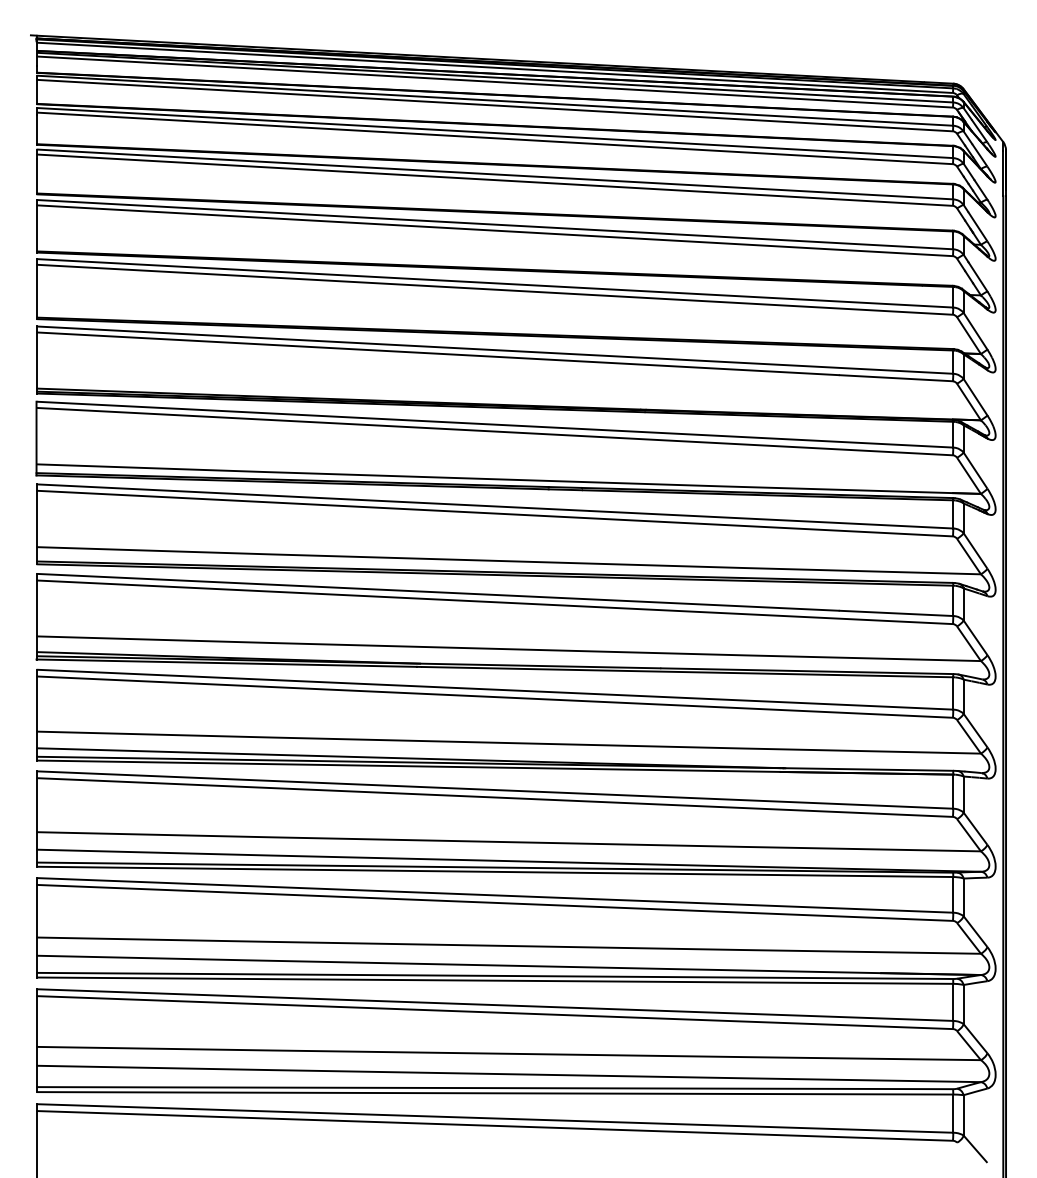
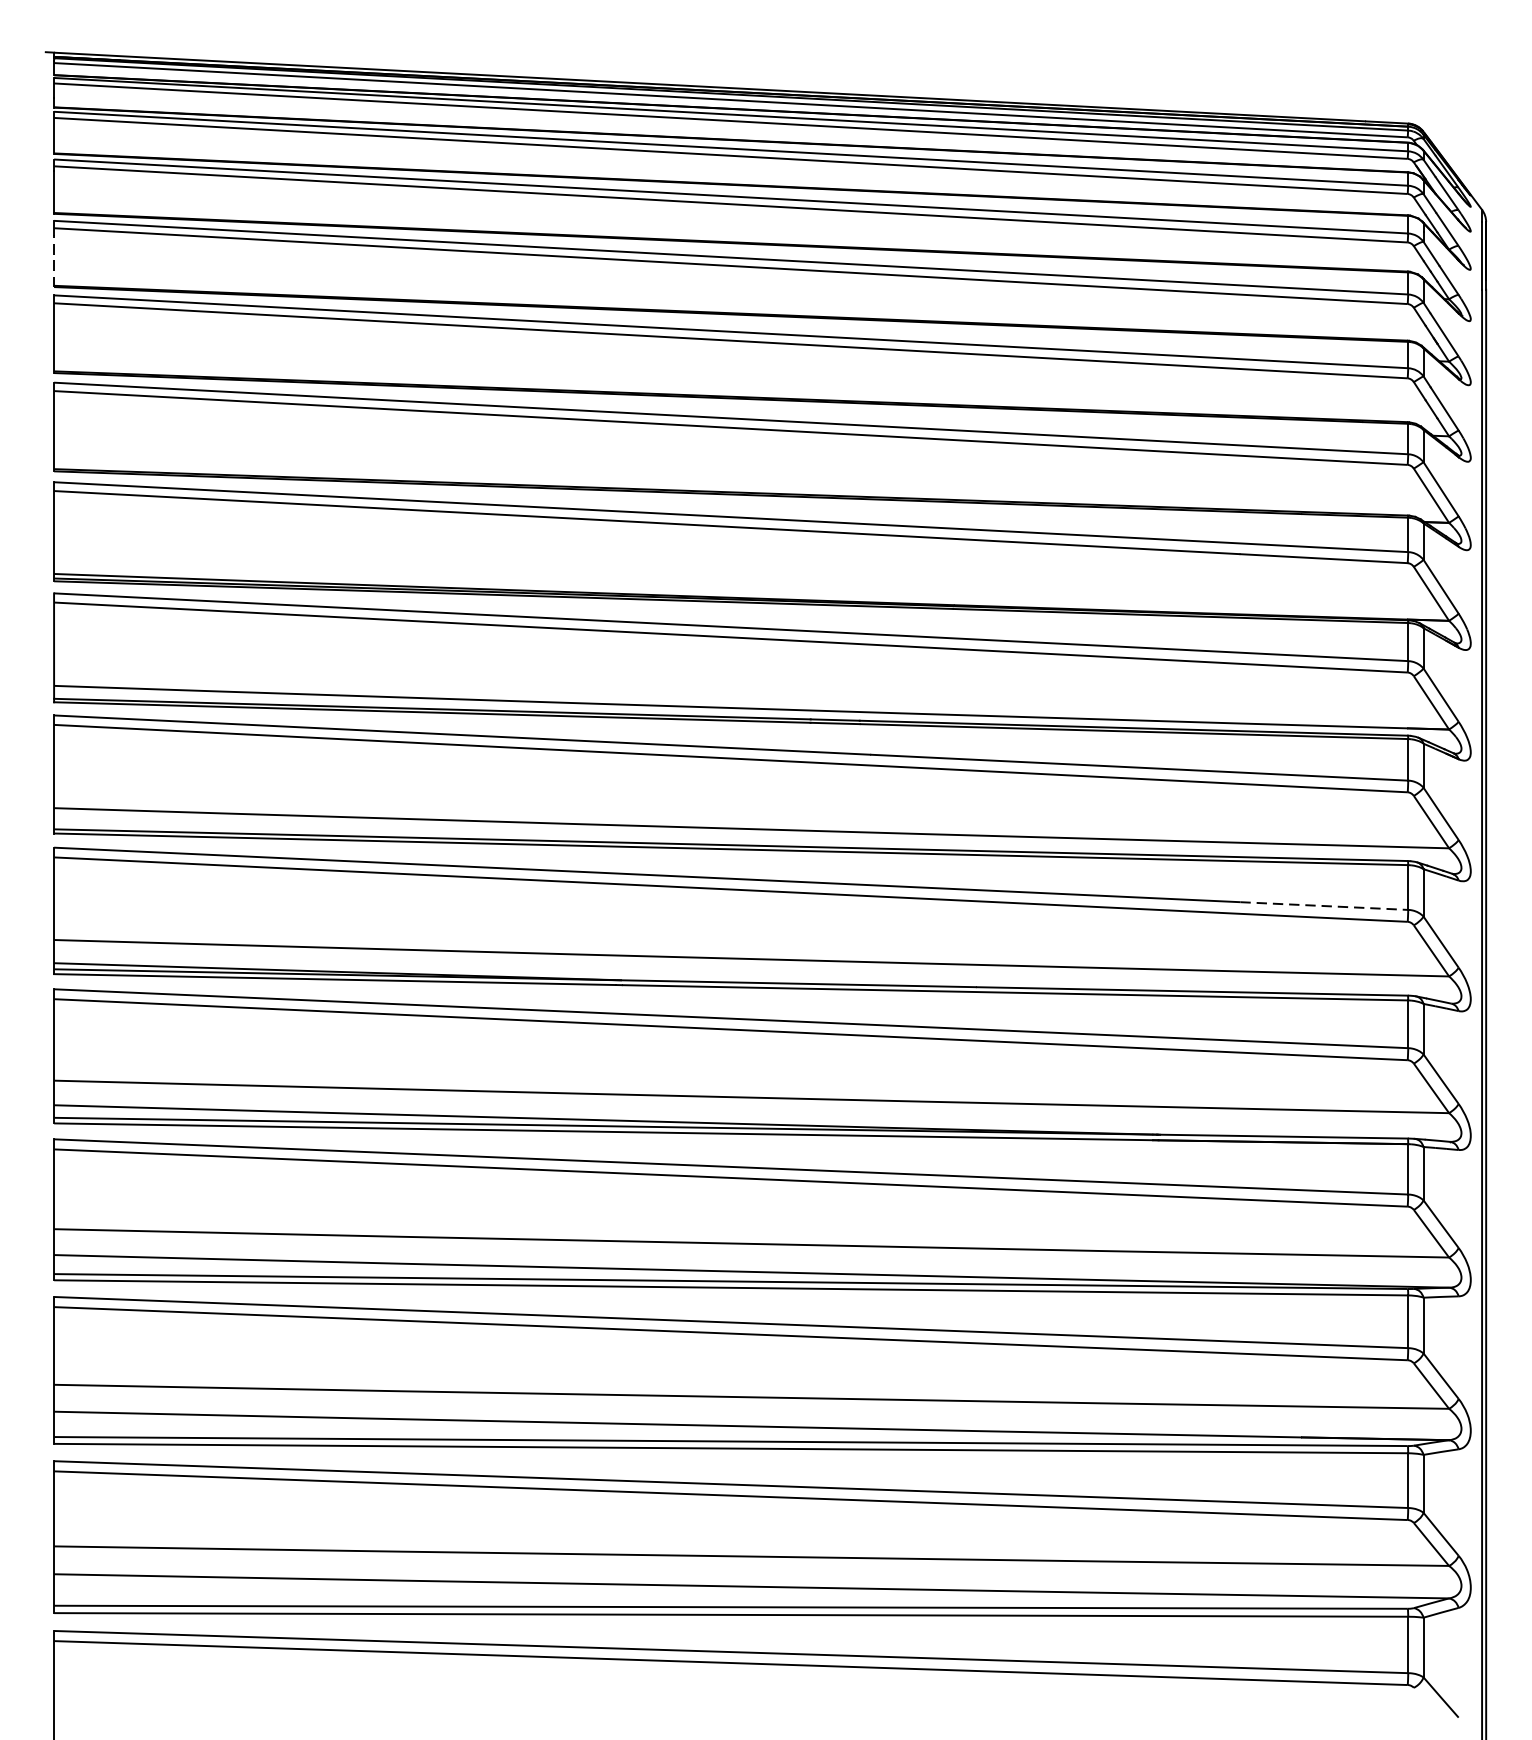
line: (36, 176) -> (54, 260), solid -> dashed
line: (896, 613) -> (1324, 906), solid -> dashed

